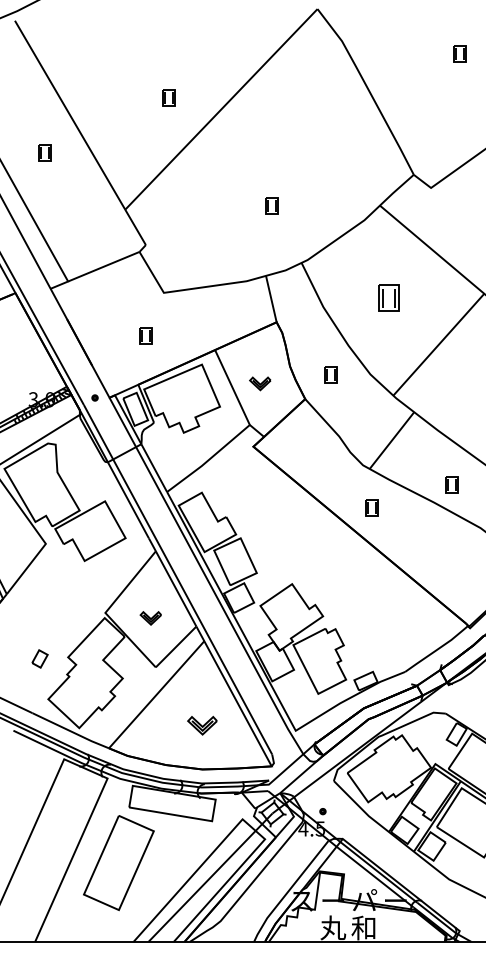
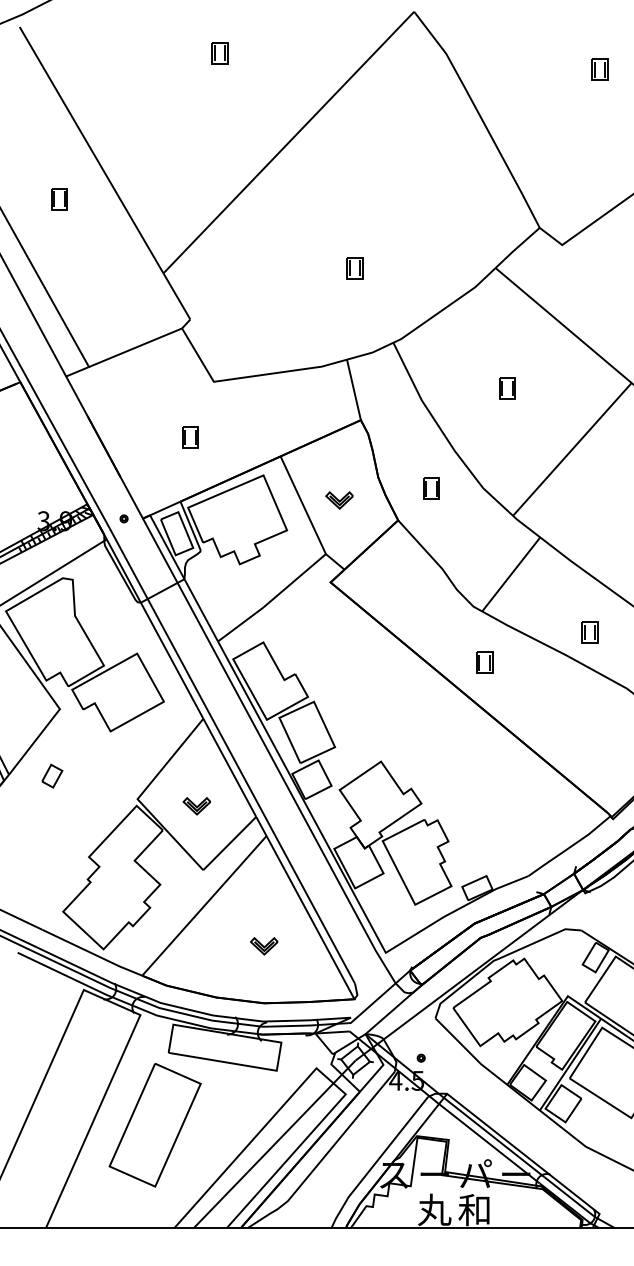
part: (168, 98) -> (219, 53), moved
part: (389, 297) -> (507, 388), size x0.62
part: (40, 658) -> (52, 775), moved
part: (202, 725) -> (264, 946), size x0.71

